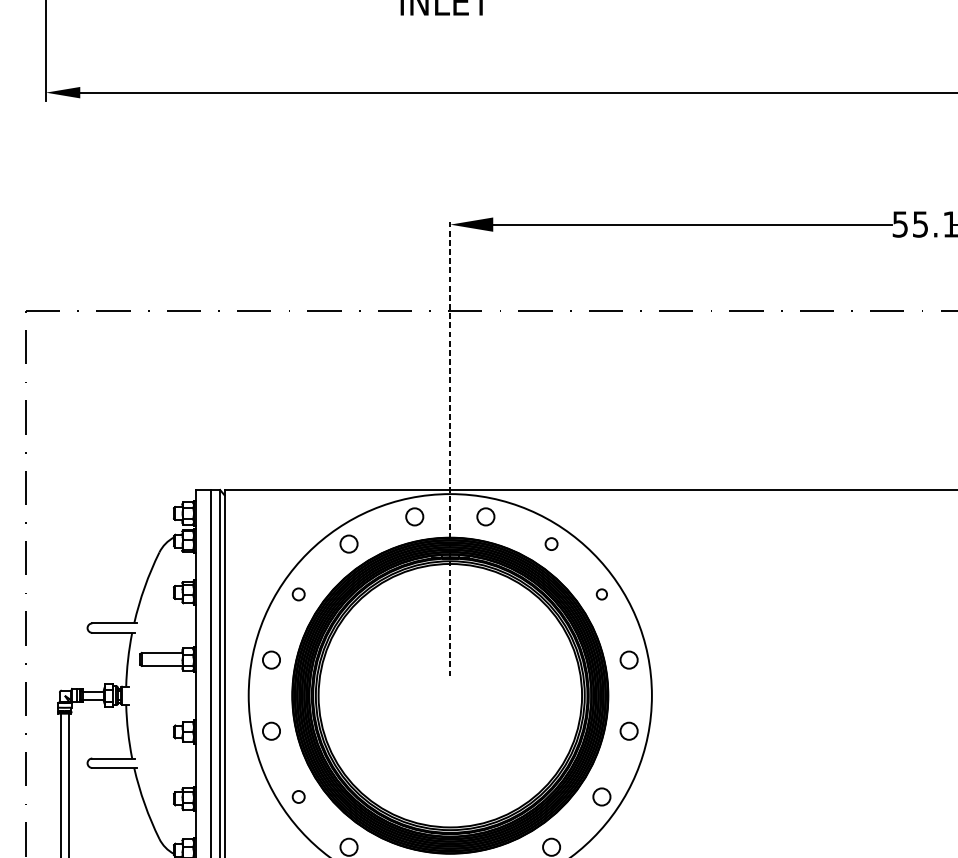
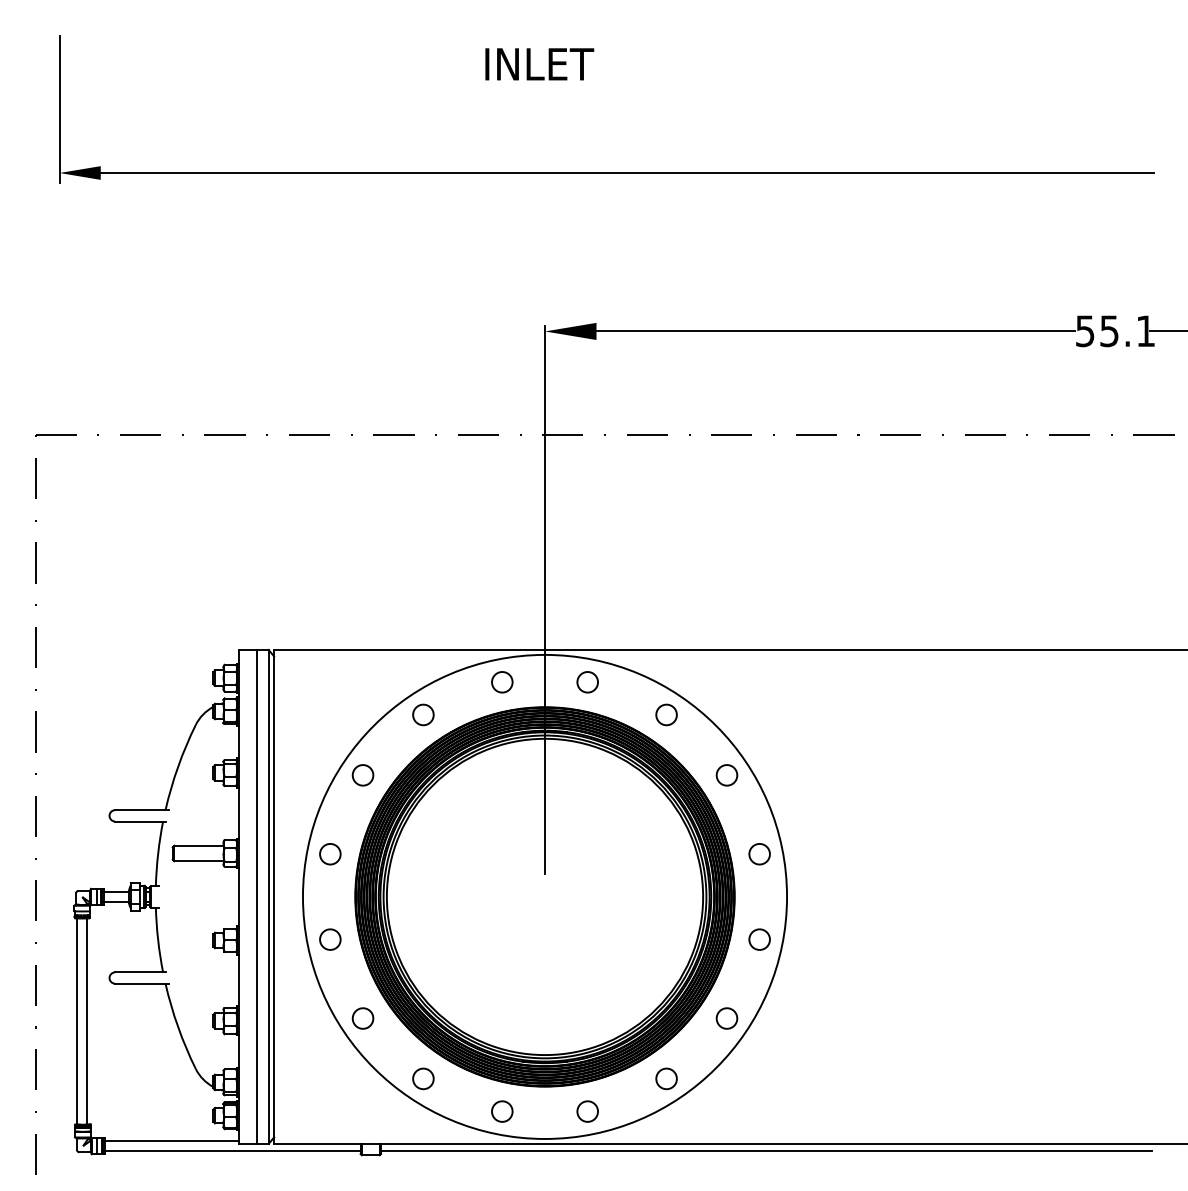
line: (450, 448) -> (545, 600), dashed -> solid
circle: (551, 543) -> (666, 714), size x1.43
circle: (298, 594) -> (362, 775), size x1.43
circle: (601, 594) -> (726, 775), size x1.67
circle: (298, 796) -> (362, 1018), size x1.43

